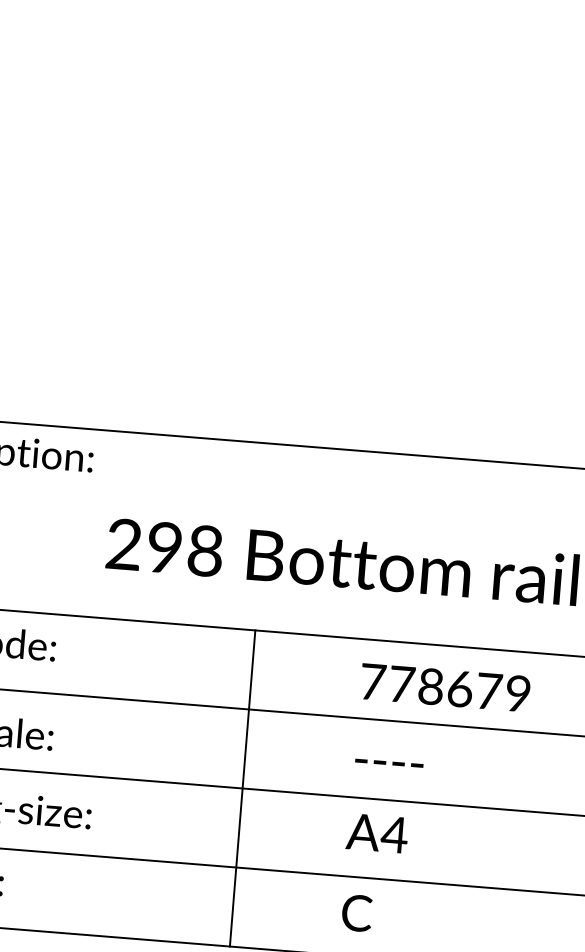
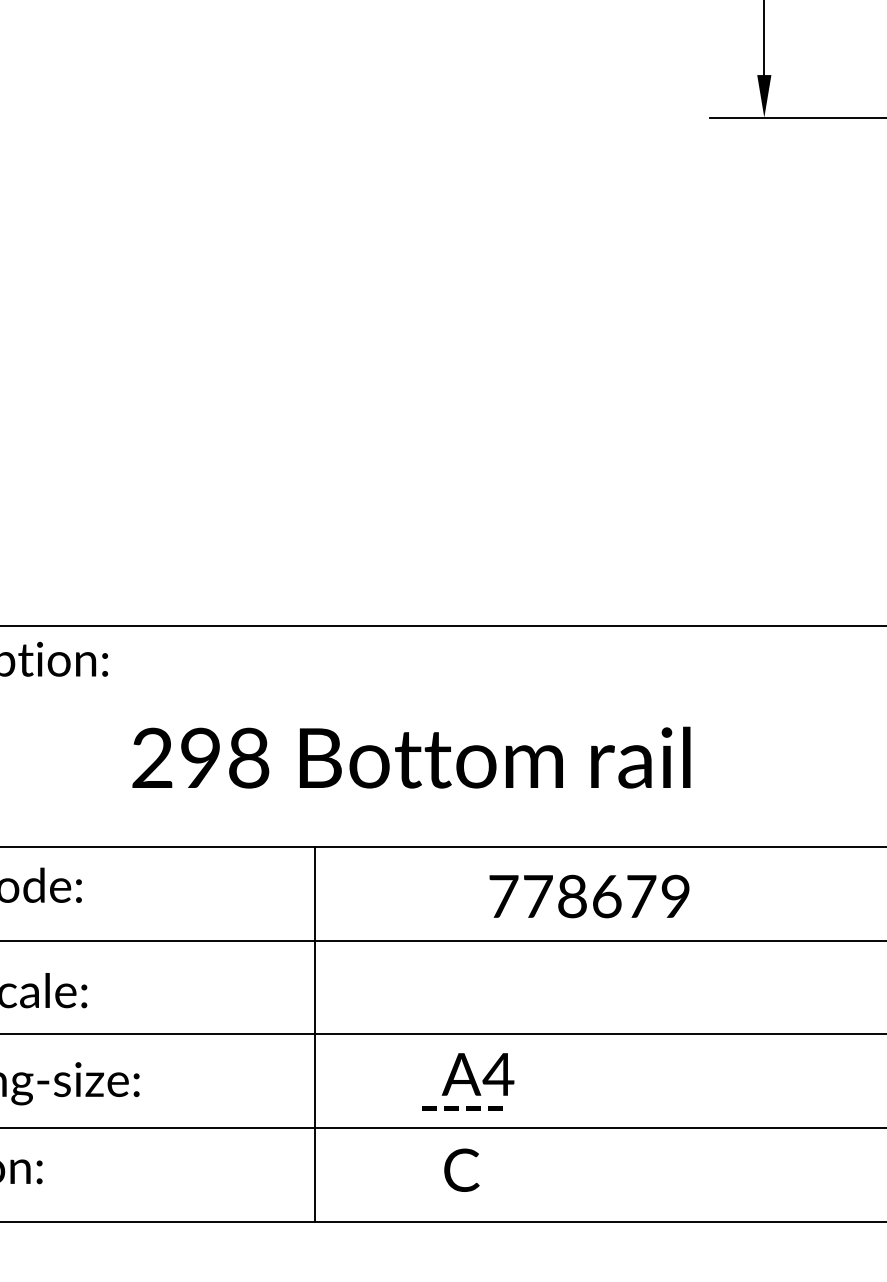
text: (445, 687) -> (589, 896), moved
text: (389, 763) -> (462, 1108), moved

